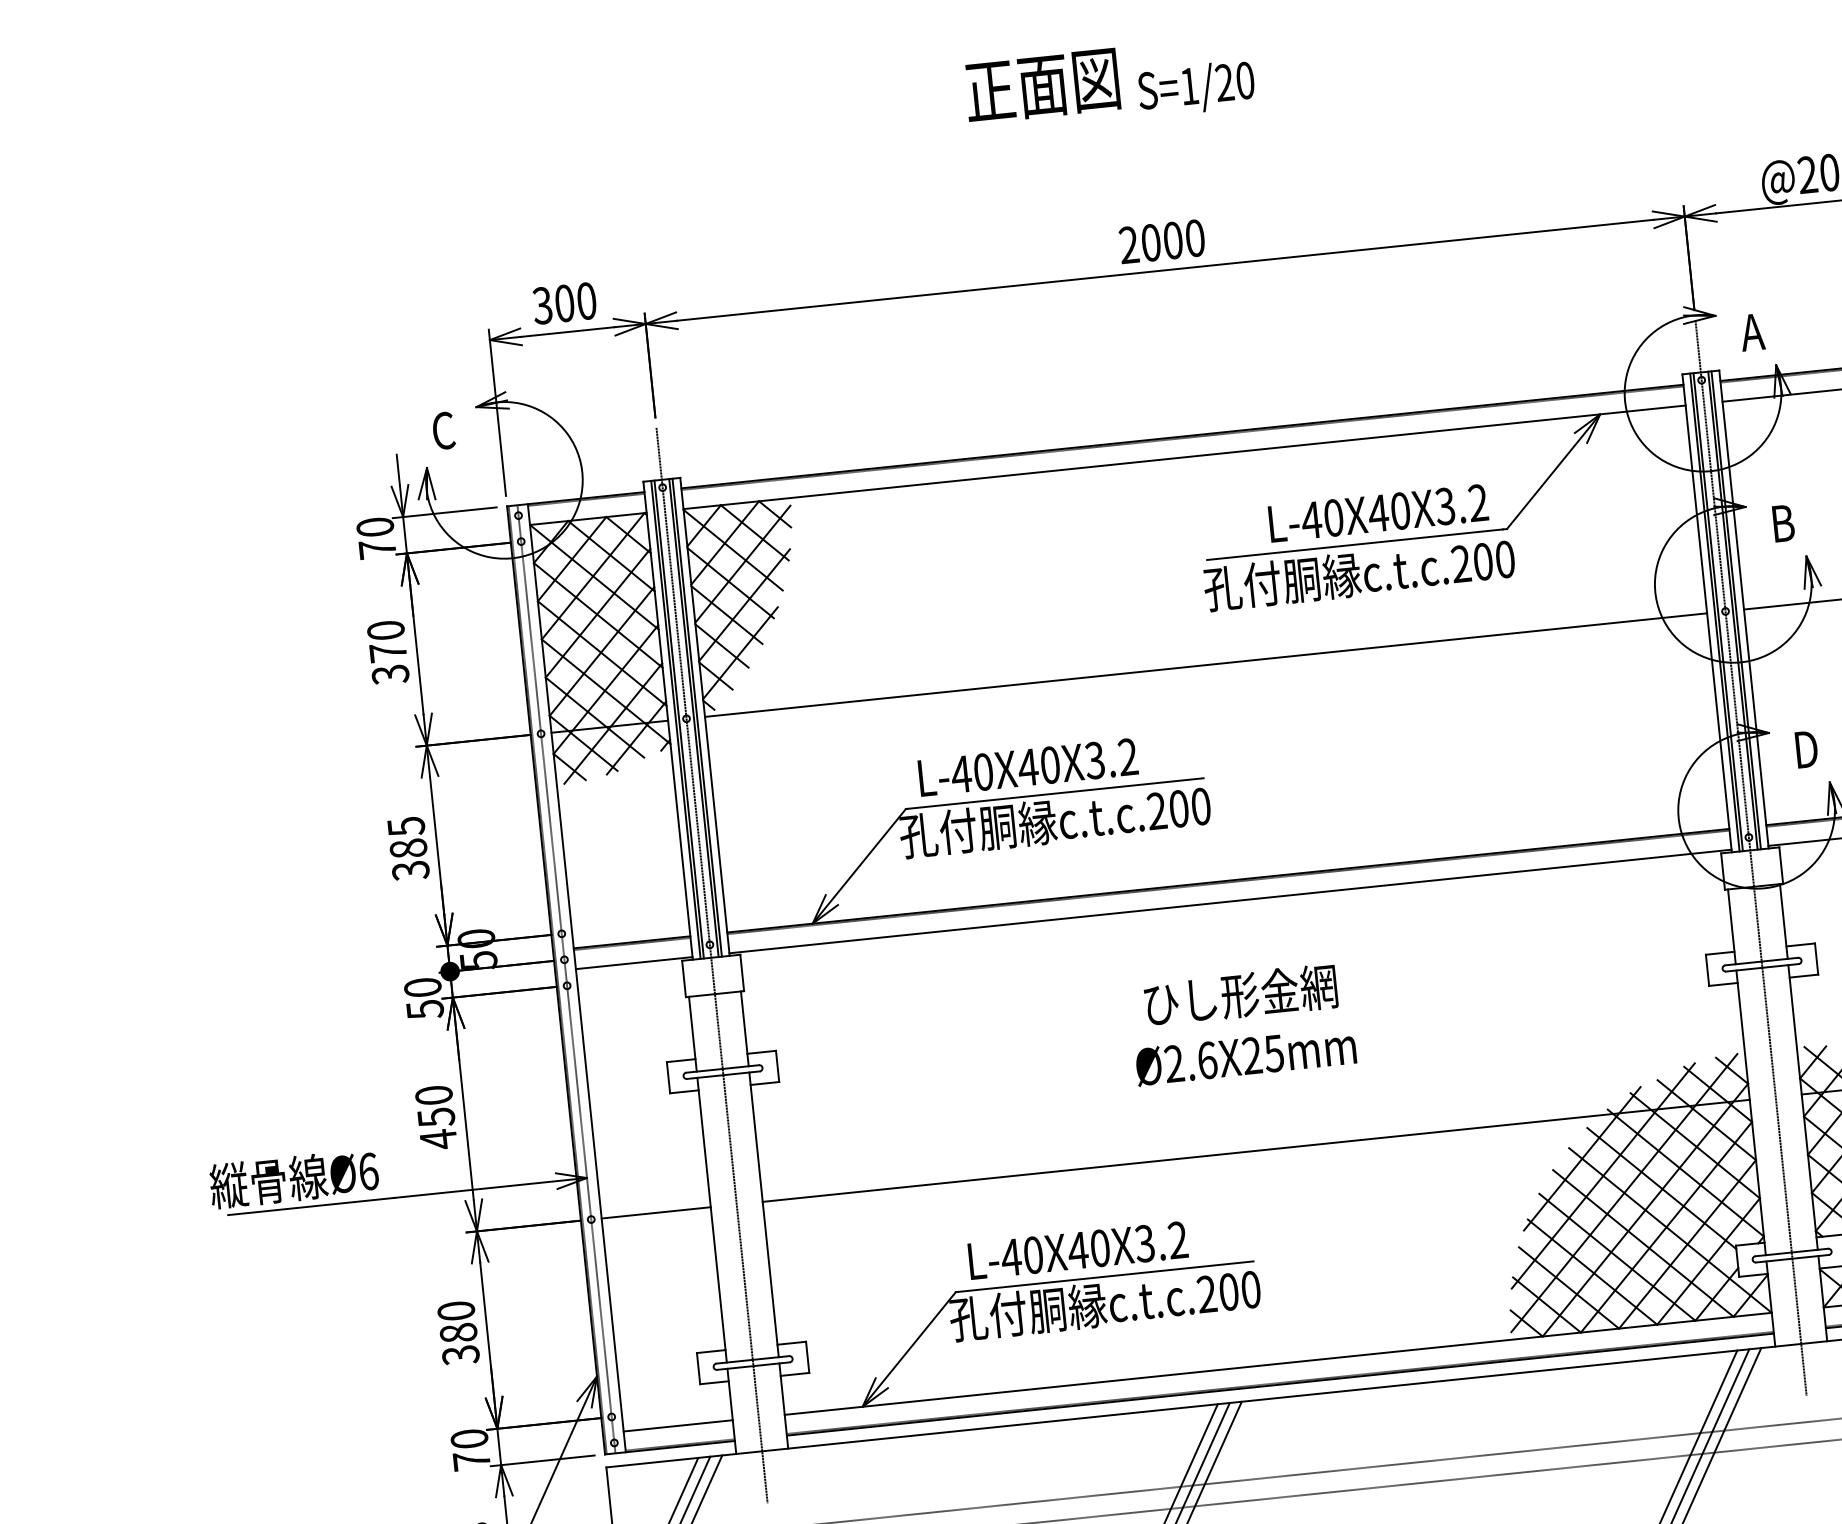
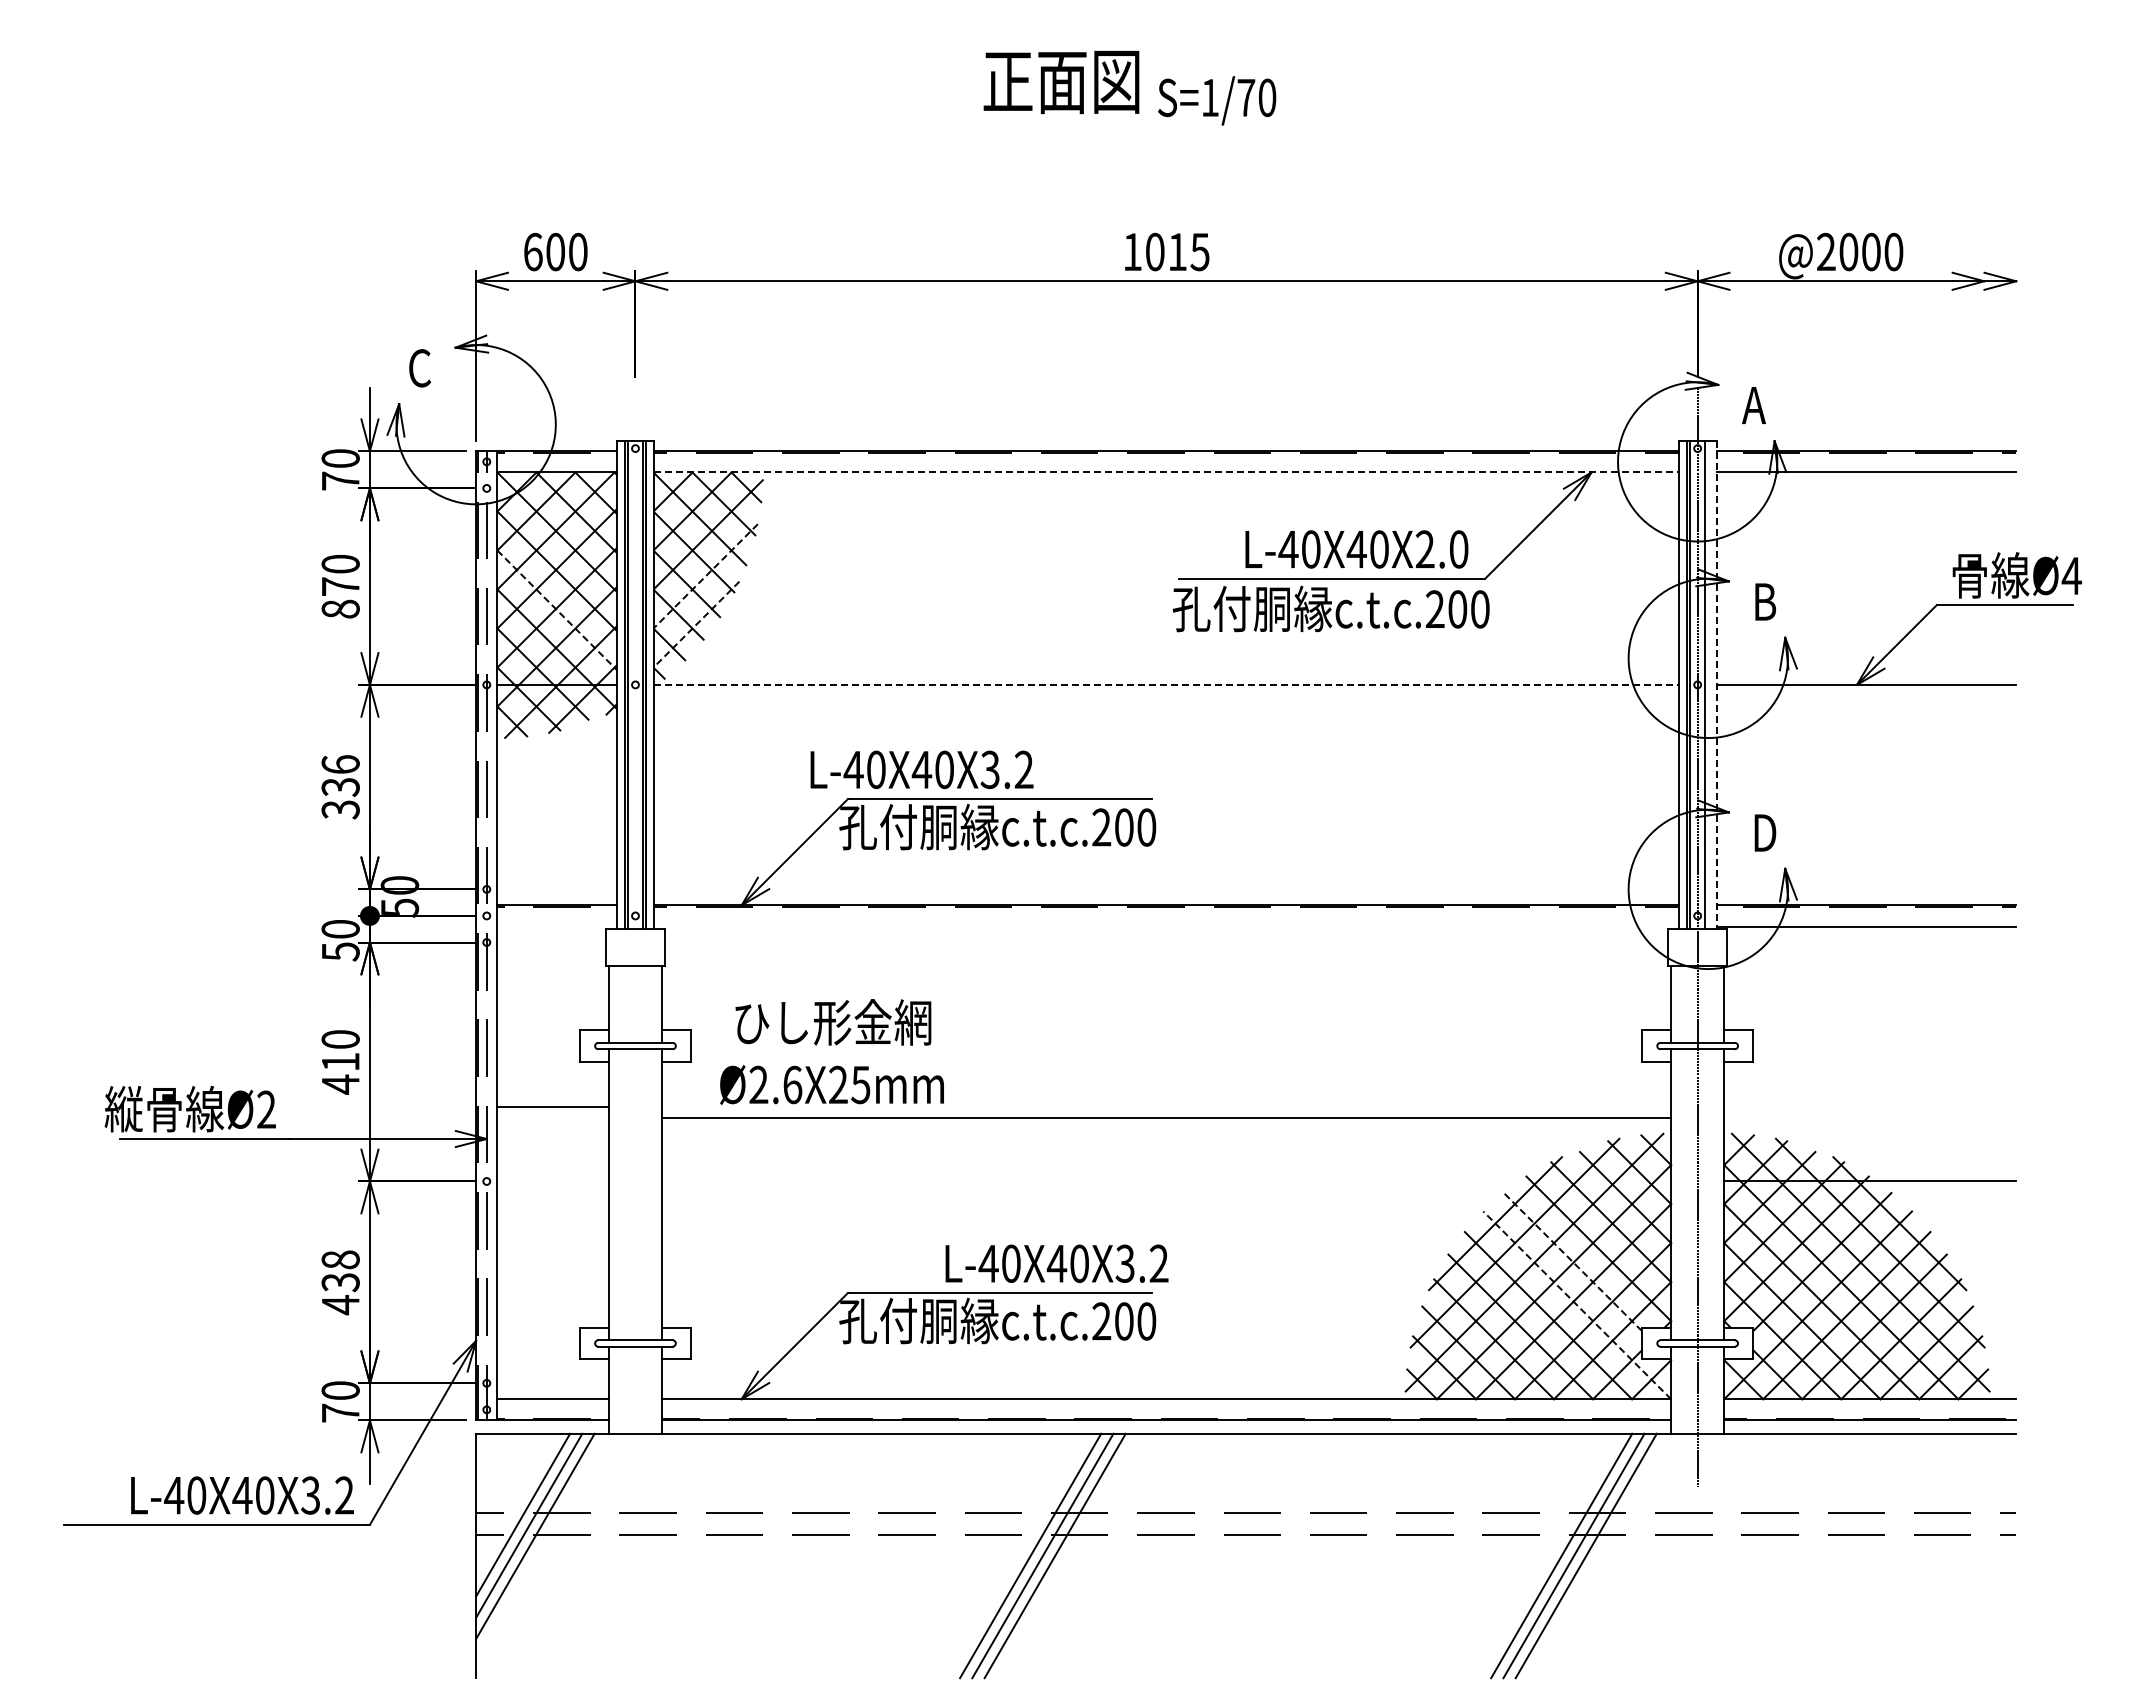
text: (1224, 82) -> (1246, 97), S=1/20 -> S=1/70
text: (1162, 241) -> (1166, 251), 2000 -> 1015
text: (541, 305) -> (532, 251), 300 -> 600
line: (1185, 457) -> (1167, 472), solid -> dashed
text: (1461, 504) -> (1441, 549), L-40X40X3.2 -> L-40X40X2.0
line: (744, 605) -> (705, 576), solid -> dashed
line: (1736, 609) -> (1708, 684), removed
line: (1744, 610) -> (1716, 685), solid -> dashed
line: (602, 653) -> (557, 610), solid -> dashed
line: (740, 653) -> (696, 624), solid -> dashed
line: (1206, 664) -> (1167, 684), solid -> dashed
text: (390, 673) -> (340, 608), 370 -> 870
text: (1027, 767) -> (921, 769), moved
text: (407, 837) -> (340, 775), 385 -> 336
line: (1230, 901) -> (1166, 926), removed
line: (633, 963) -> (556, 926), removed
line: (711, 964) -> (635, 936), removed
text: (1242, 1023) -> (831, 1051), moved
text: (436, 1116) -> (340, 1061), 450 -> 410
line: (1256, 1150) -> (1166, 1118), moved
text: (368, 1171) -> (266, 1109), Ø6 -> Ø2
line: (1661, 1189) -> (1572, 1262), solid -> dashed
line: (655, 1212) -> (552, 1107), moved
line: (1670, 1230) -> (1577, 1305), solid -> dashed
text: (1077, 1250) -> (1056, 1263), moved
text: (458, 1333) -> (340, 1282), 380 -> 438

